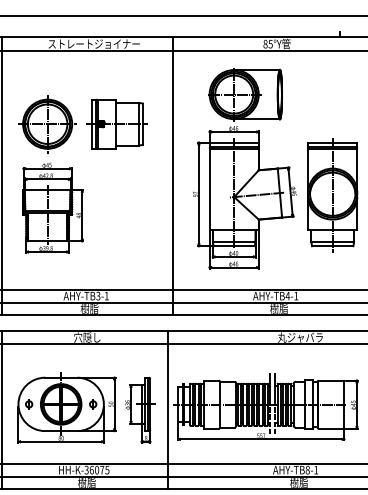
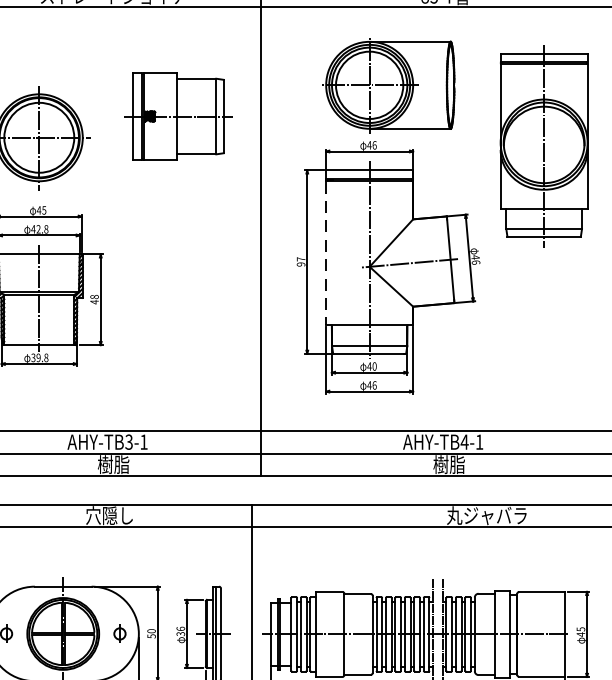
part: (116, 123) -> (177, 115), moved
line: (209, 189) -> (325, 253), solid -> dashed
part: (332, 195) -> (543, 147), moved

